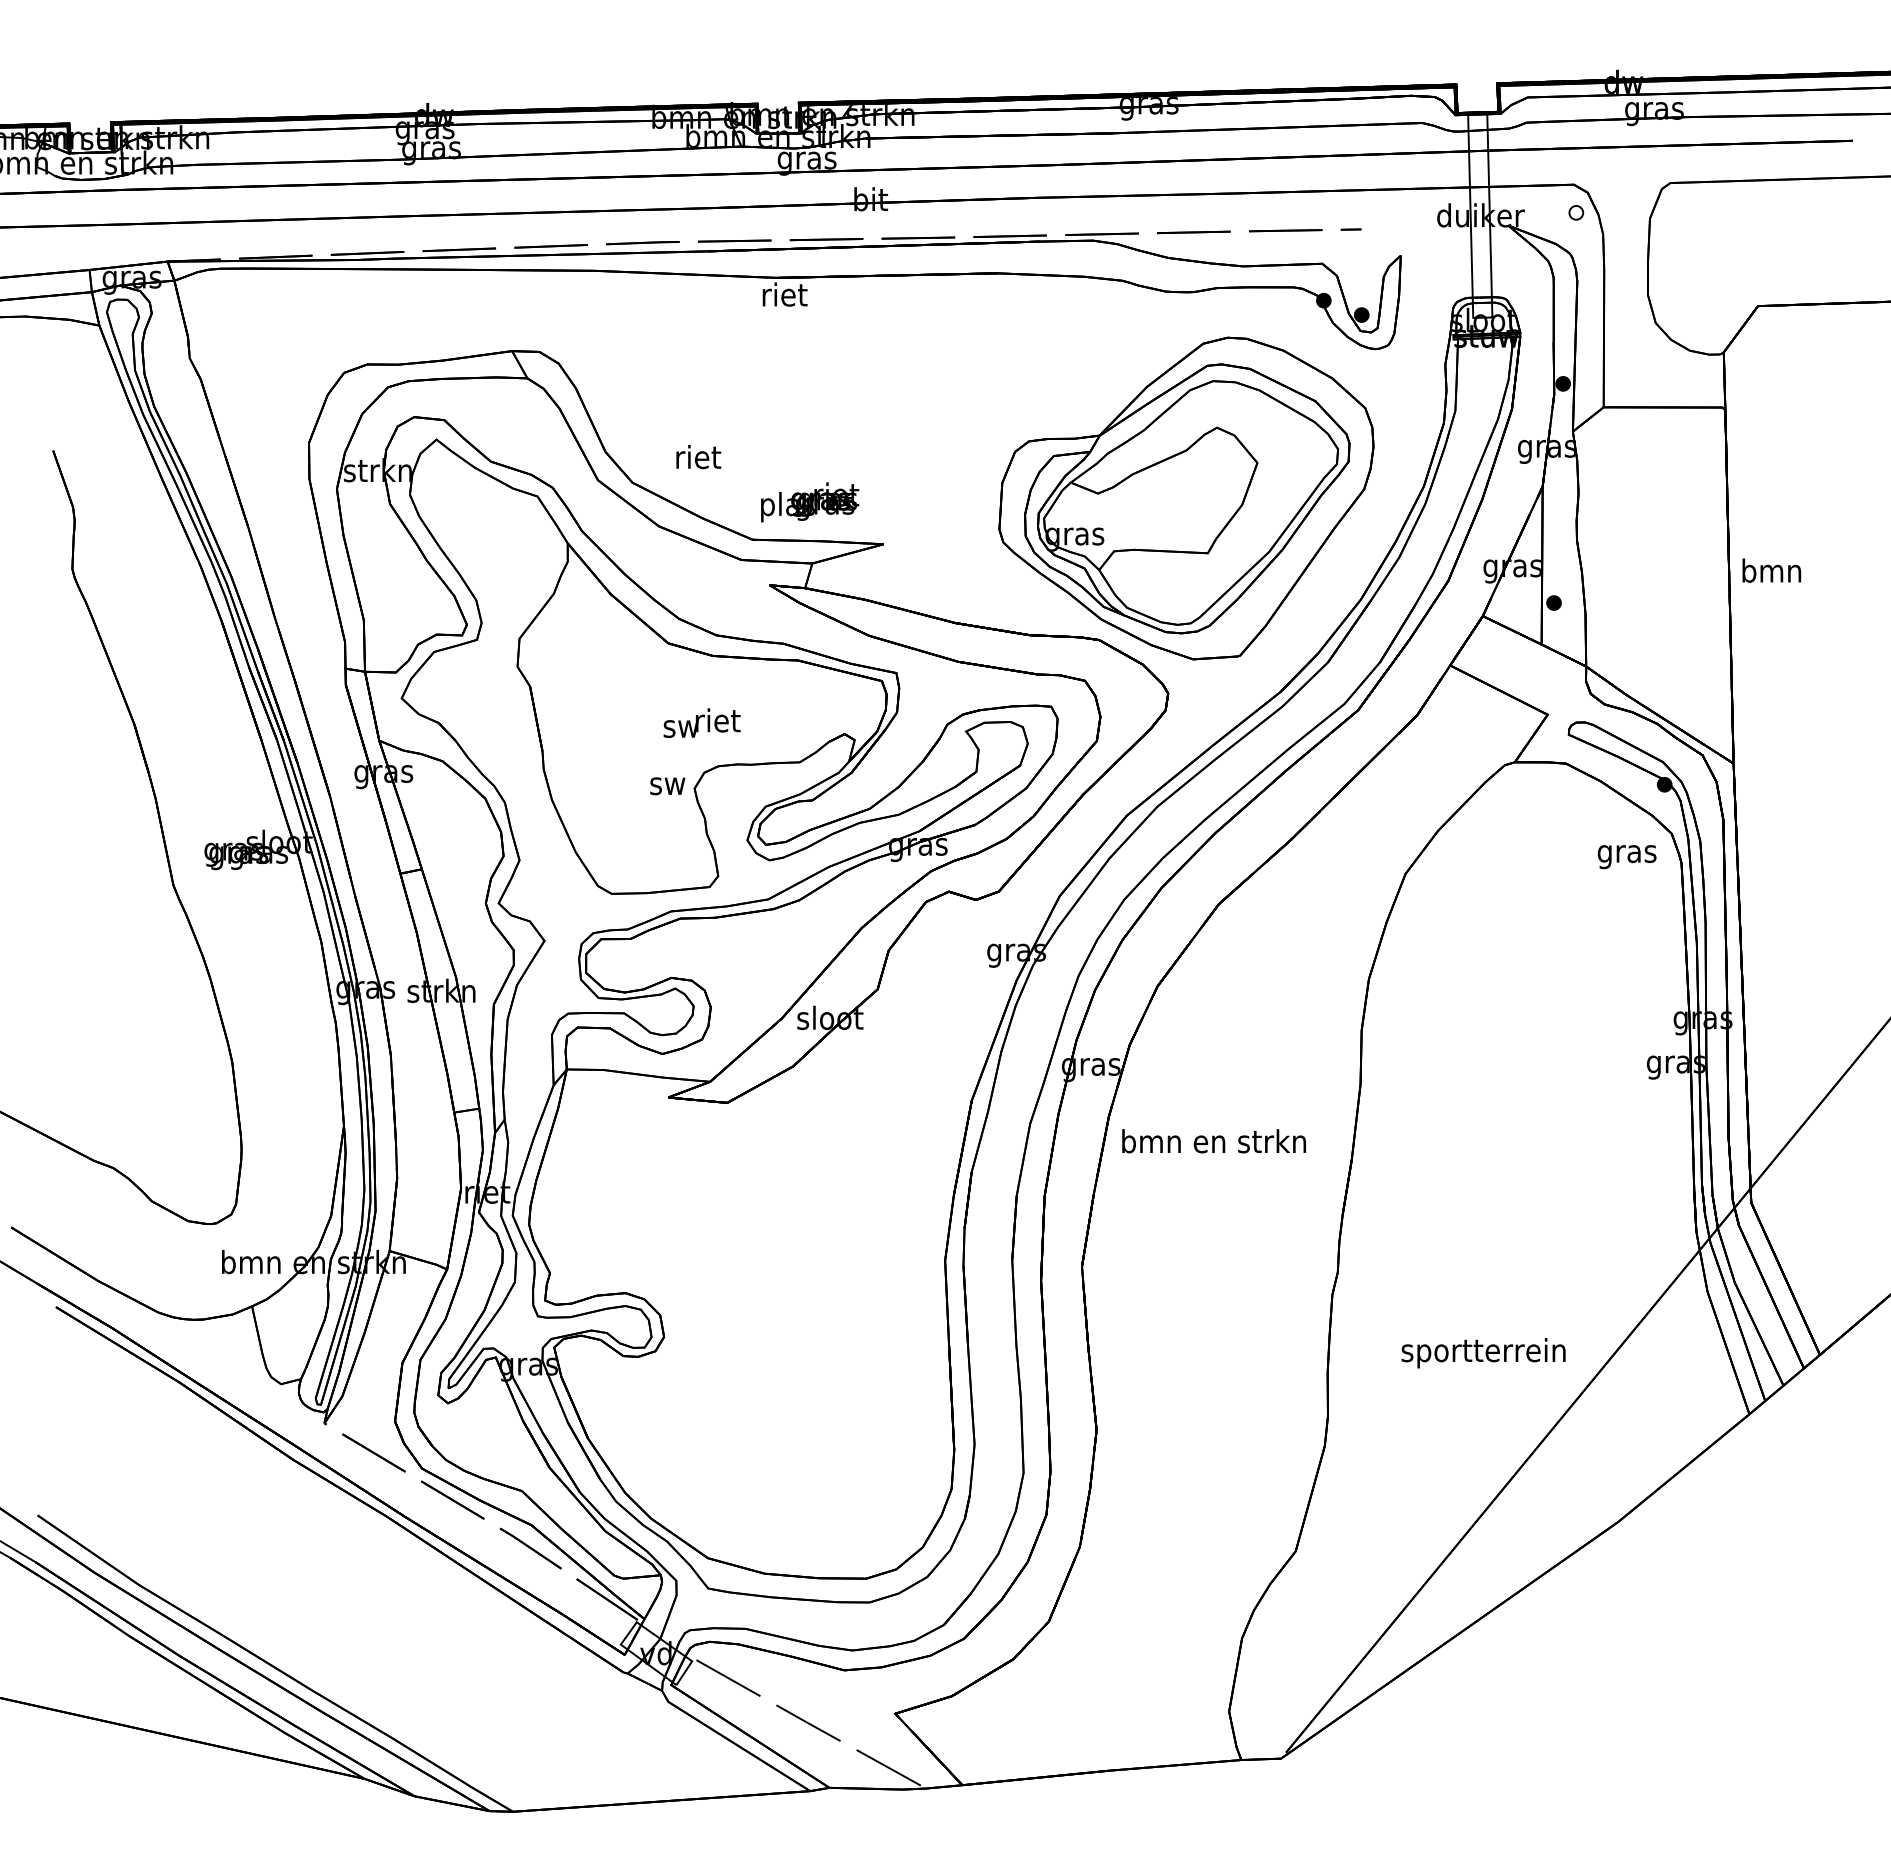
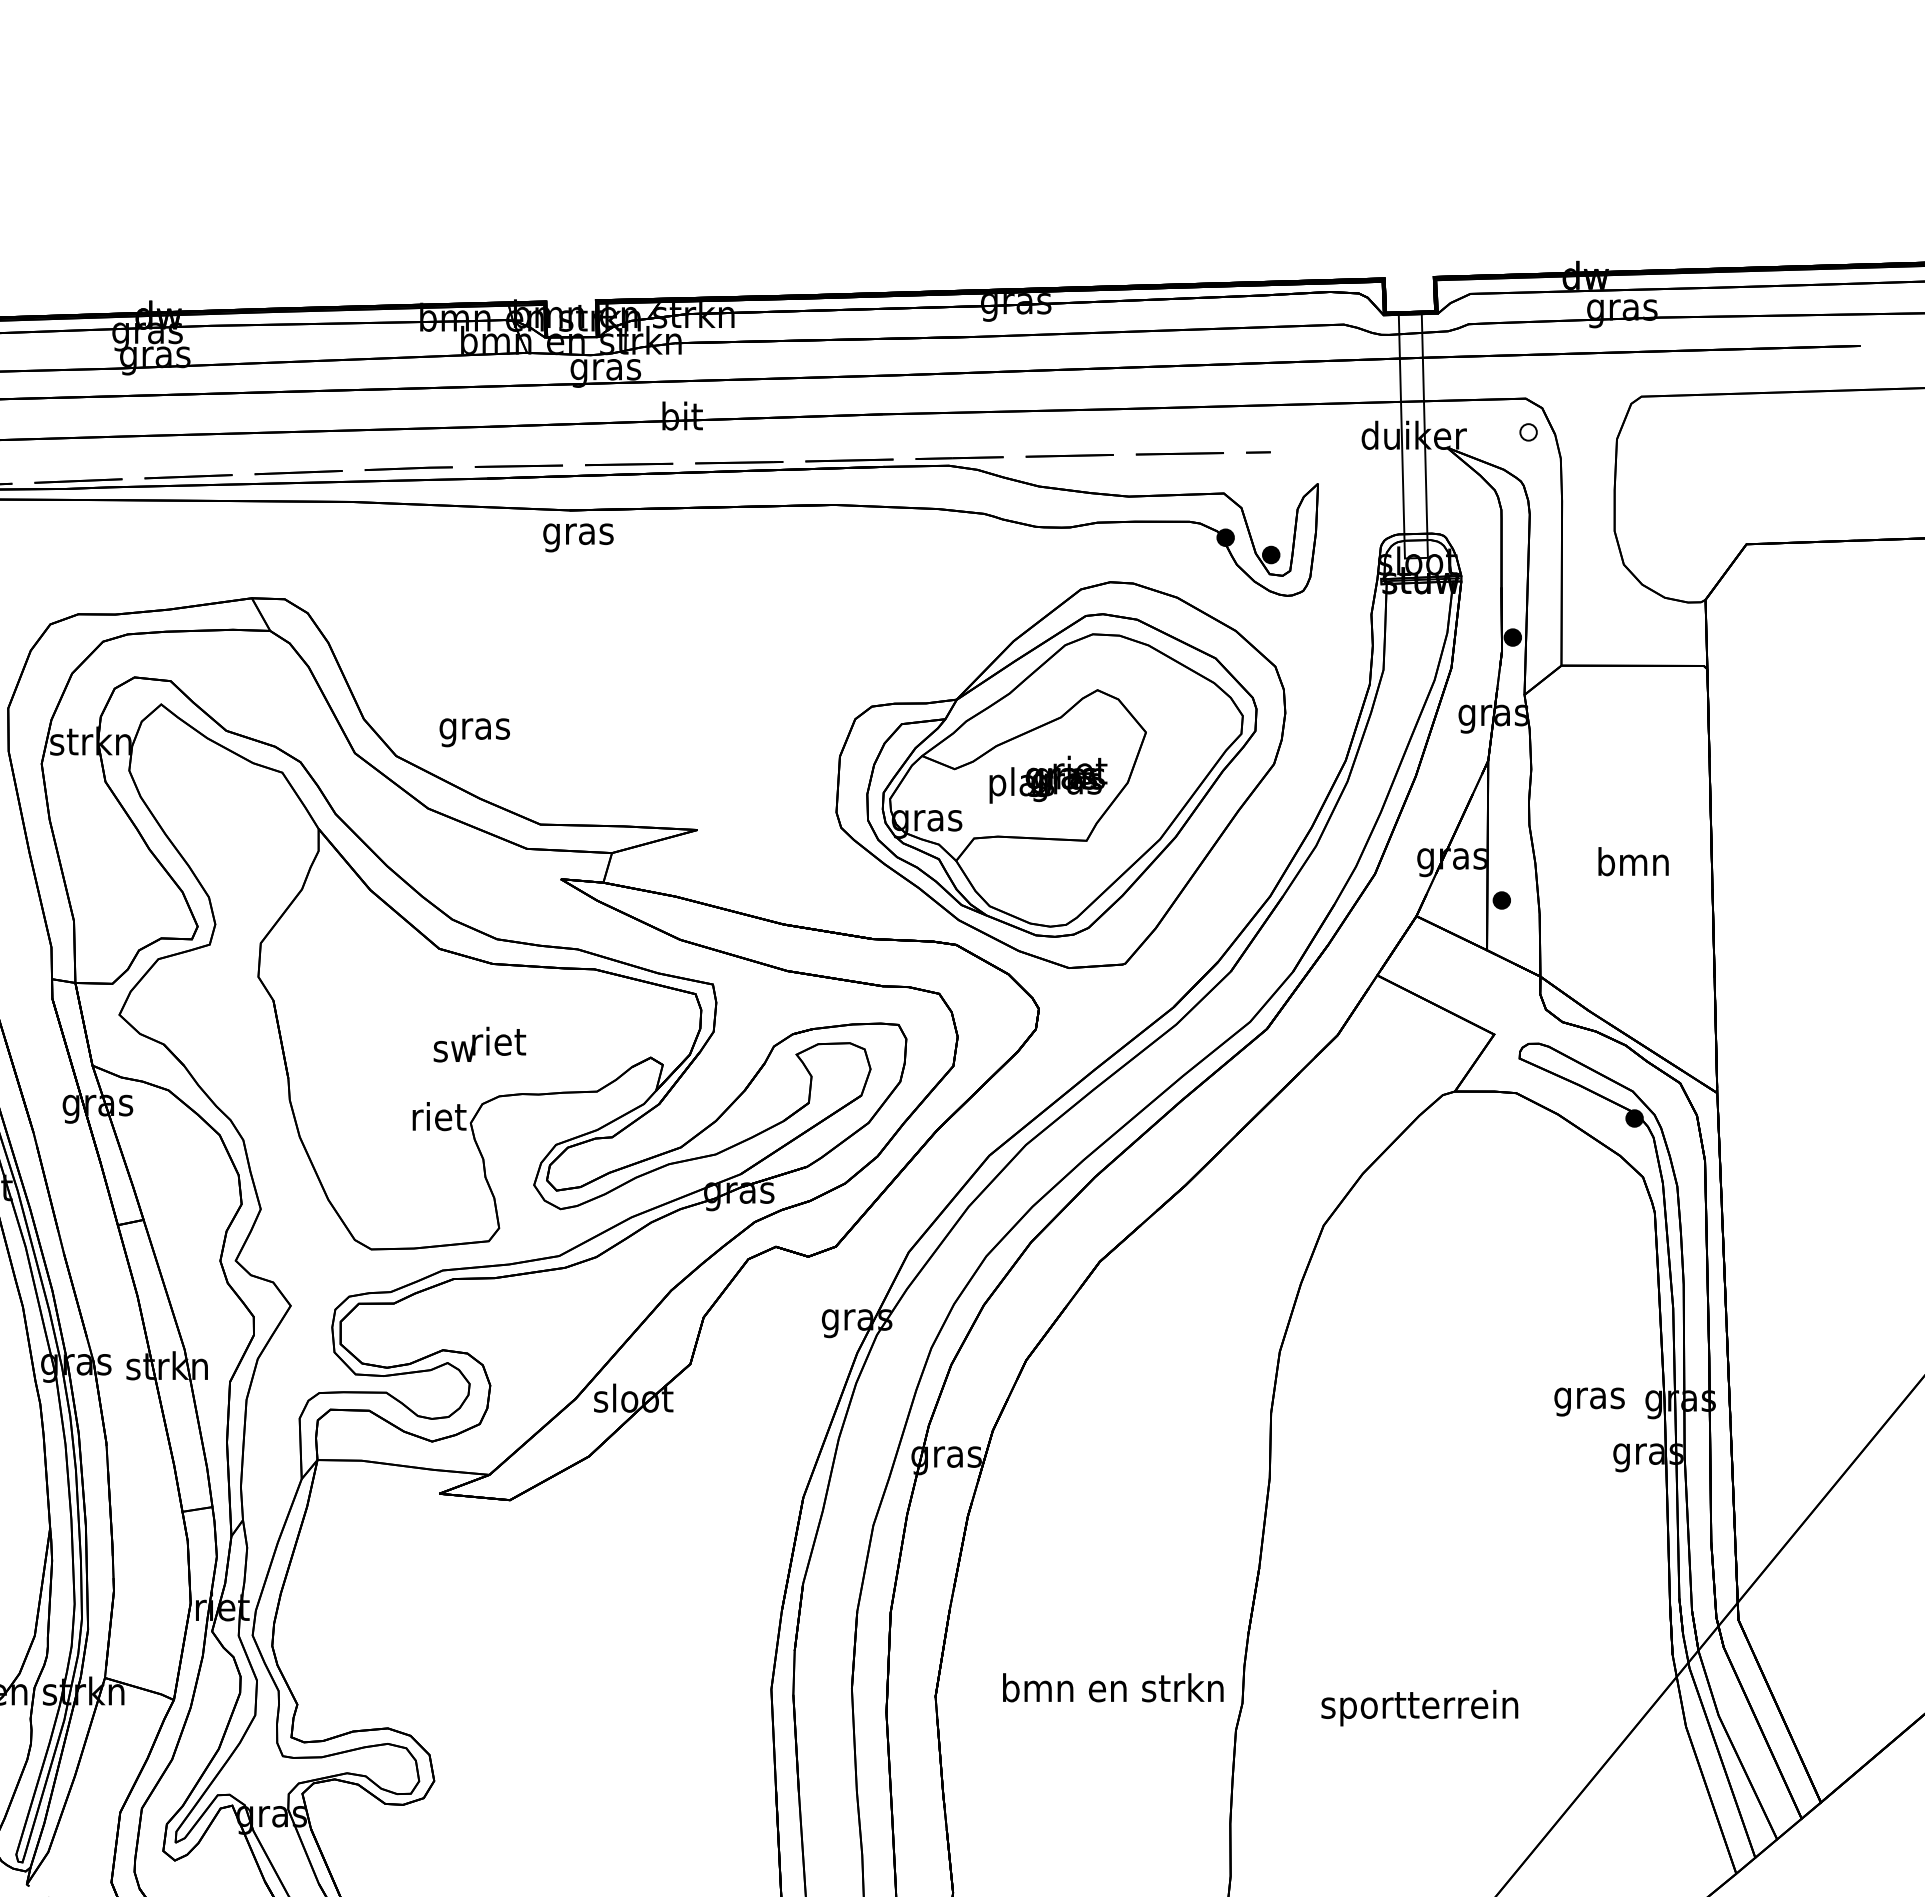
text: (784, 297) -> (578, 533), riet -> gras
text: (697, 459) -> (474, 728), riet -> gras
text: (810, 502) -> (1048, 779), moved
text: (1771, 570) -> (1633, 861), moved
text: (668, 783) -> (439, 1116), sw -> riet
text: (1626, 857) -> (1588, 1402), moved
text: (1213, 1141) -> (1112, 1688), moved
text: (1483, 1353) -> (1419, 1708), moved

